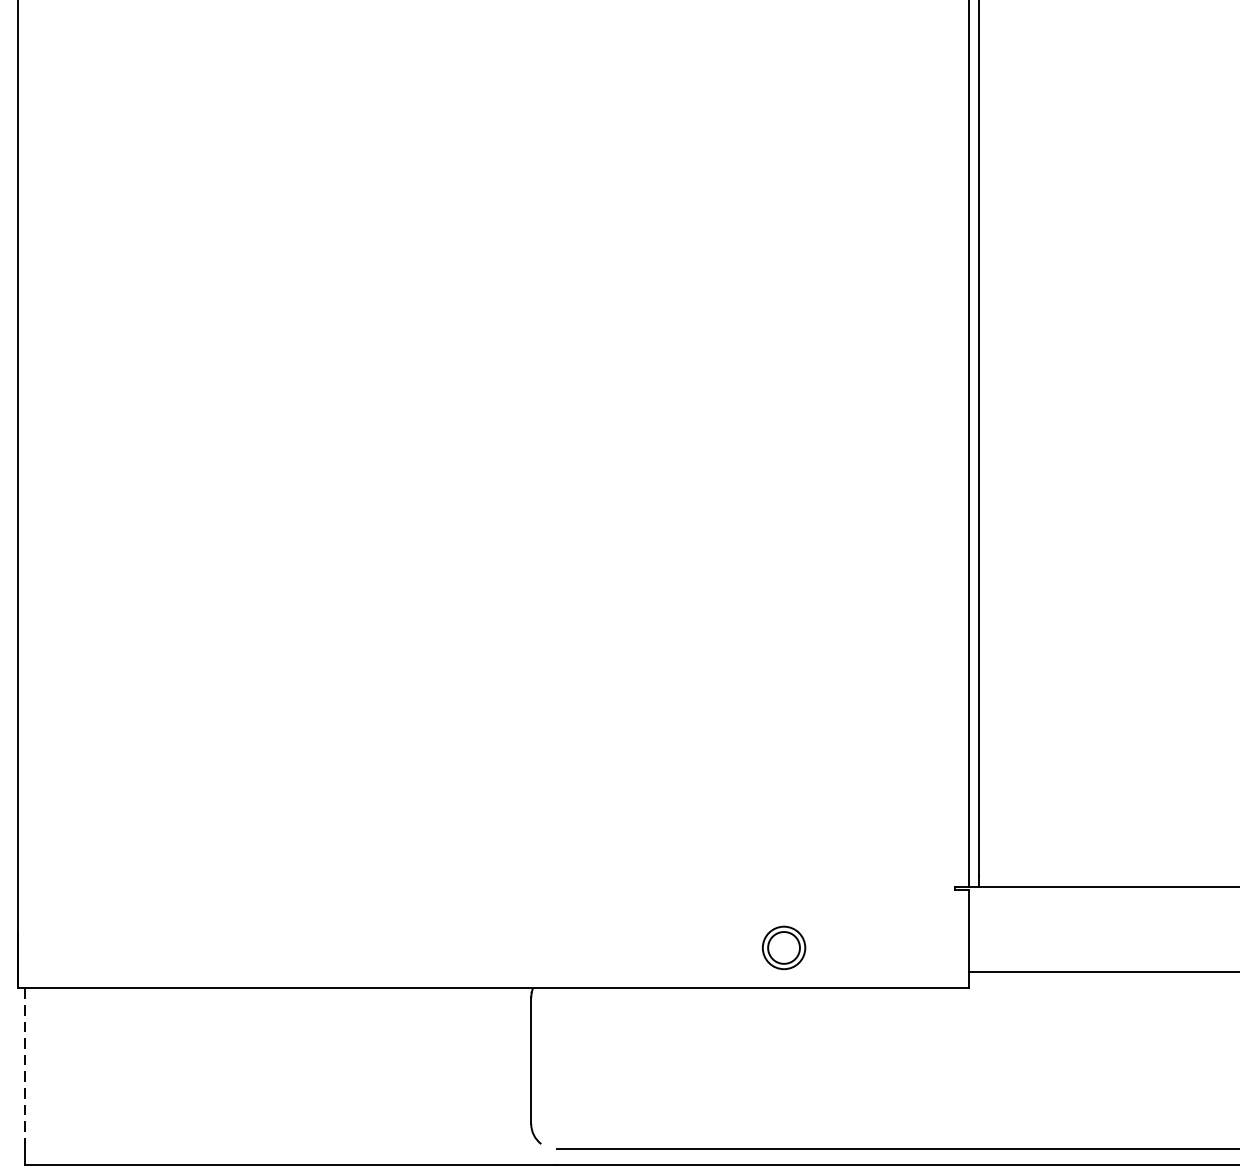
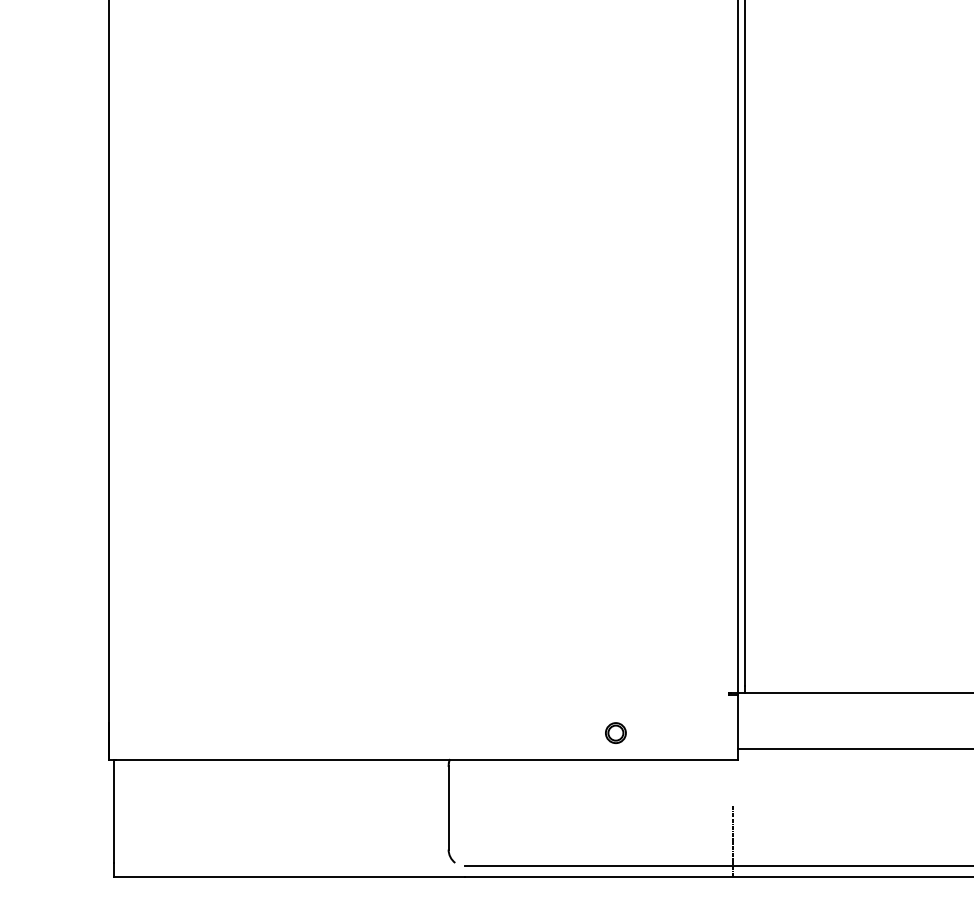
part: (783, 946) -> (615, 732), size x0.71
line: (24, 1066) -> (113, 811), dashed -> solid
line: (961, 1111) -> (733, 841), added

